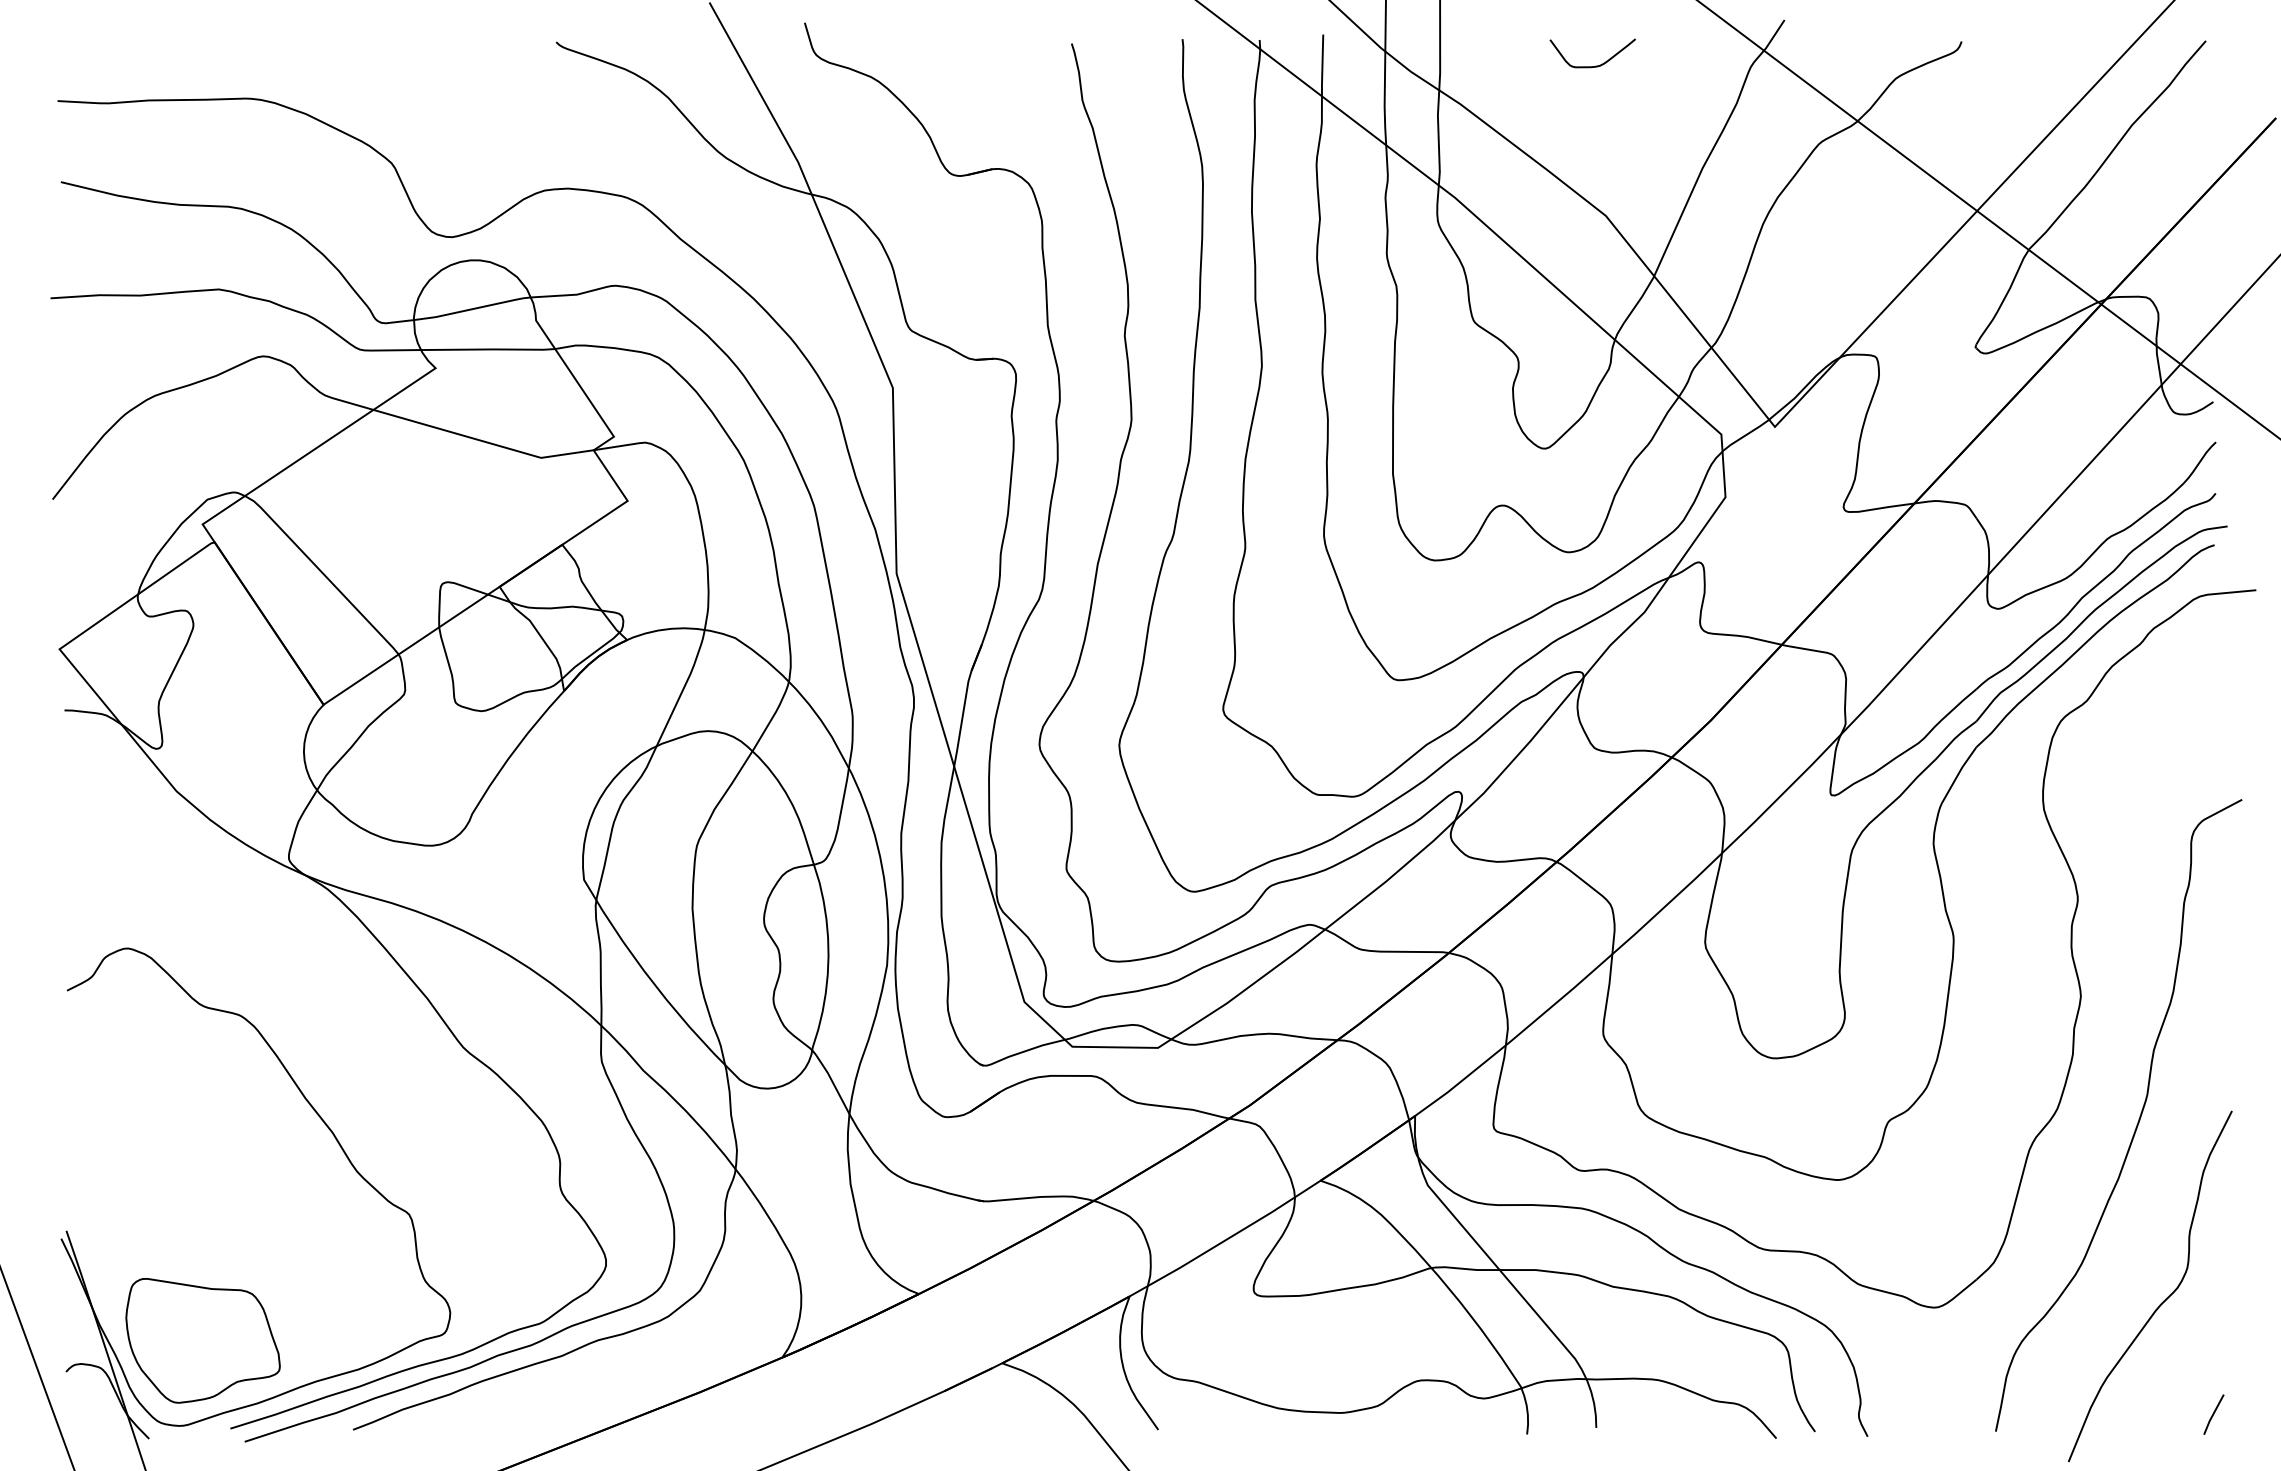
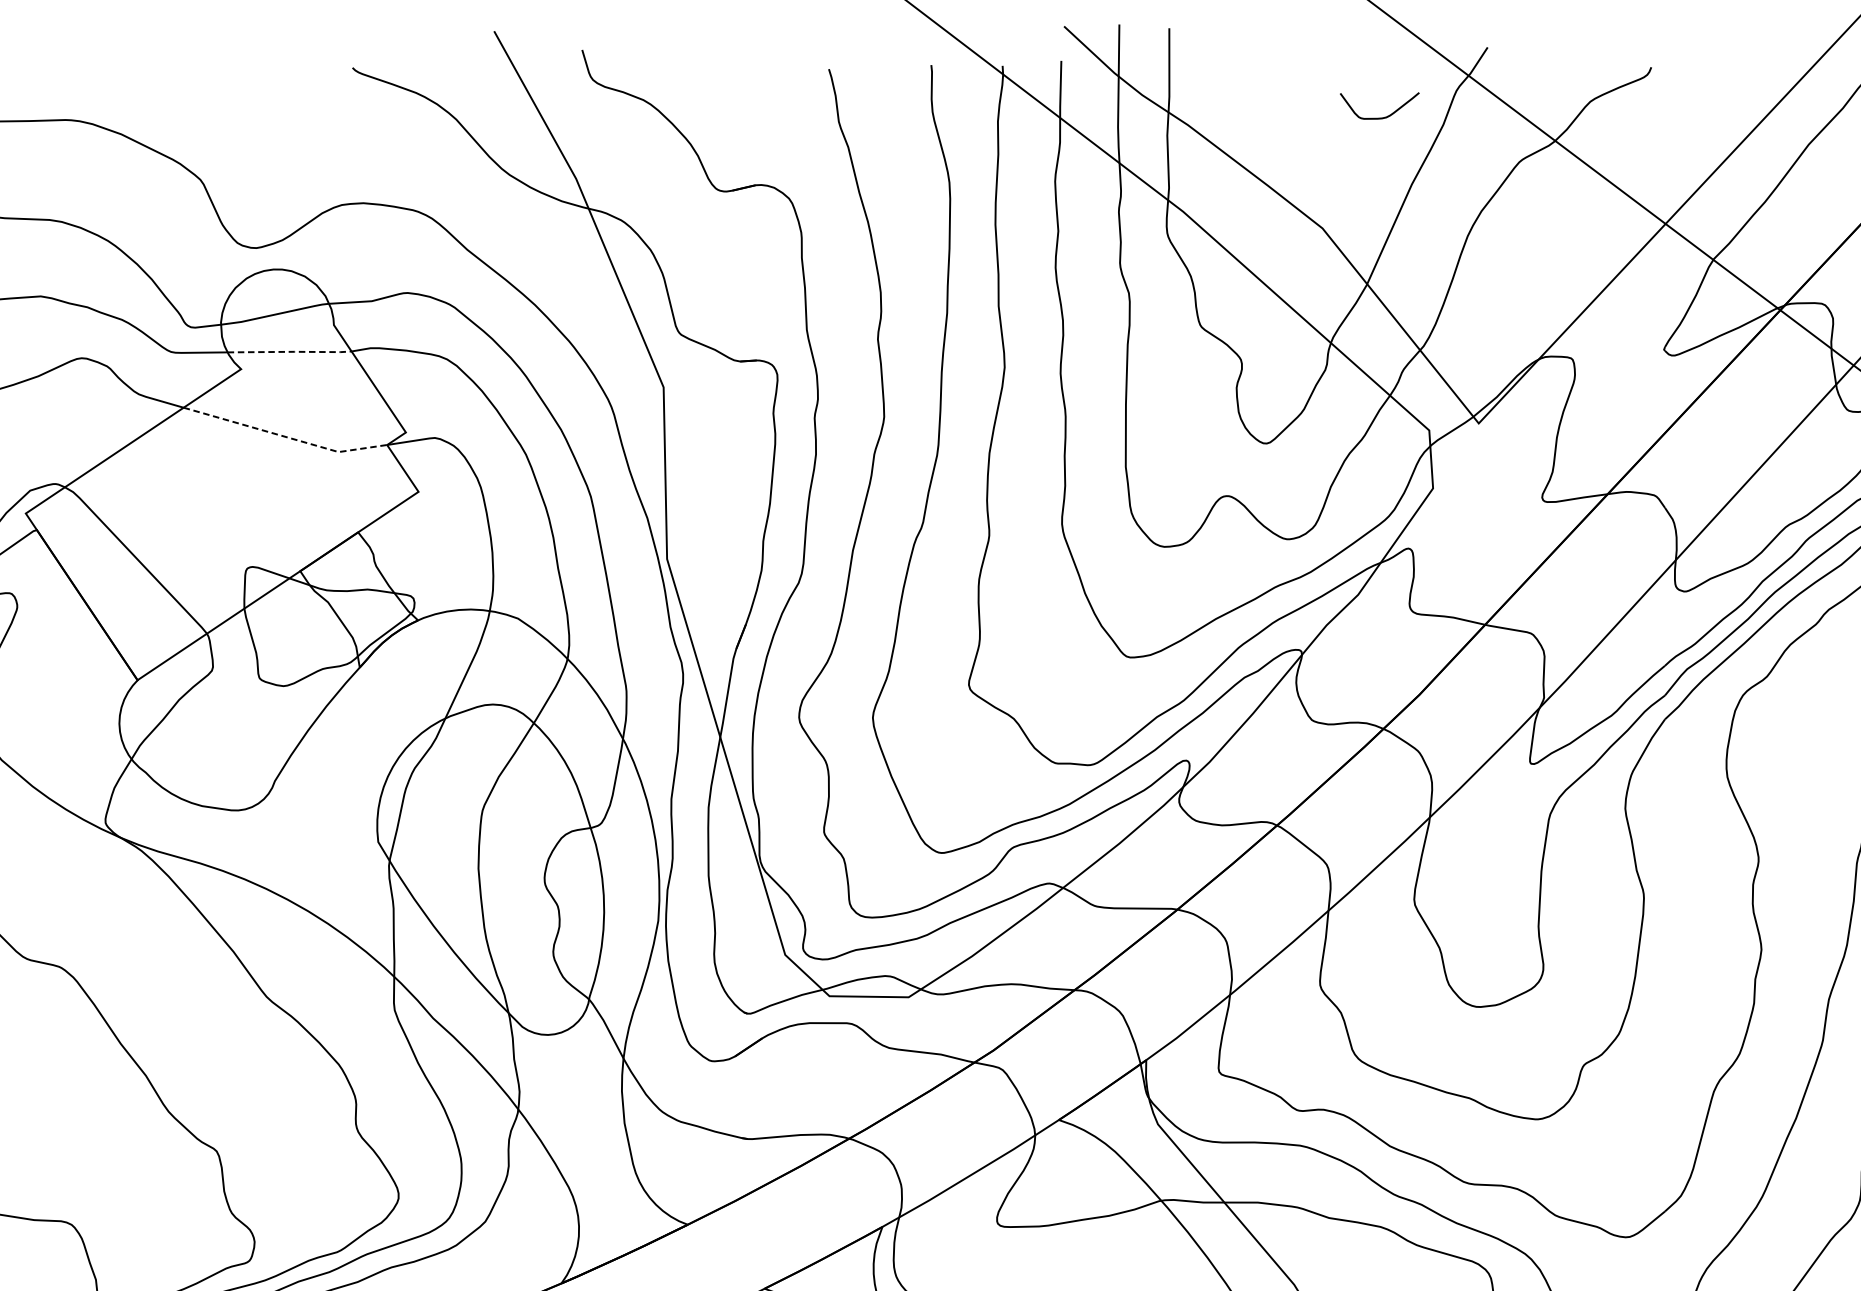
curve: (1595, 65) -> (1382, 117), moved
line: (489, 349) -> (290, 351), solid -> dashed
line: (483, 441) -> (285, 436), solid -> dashed

